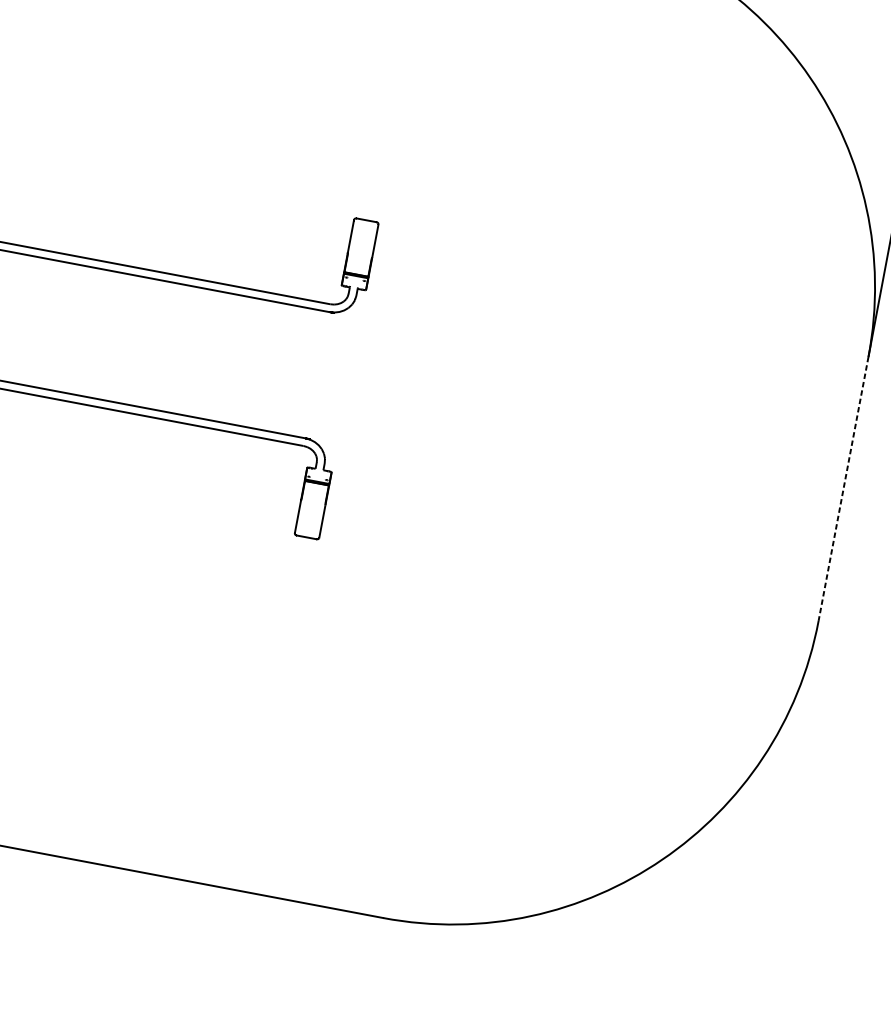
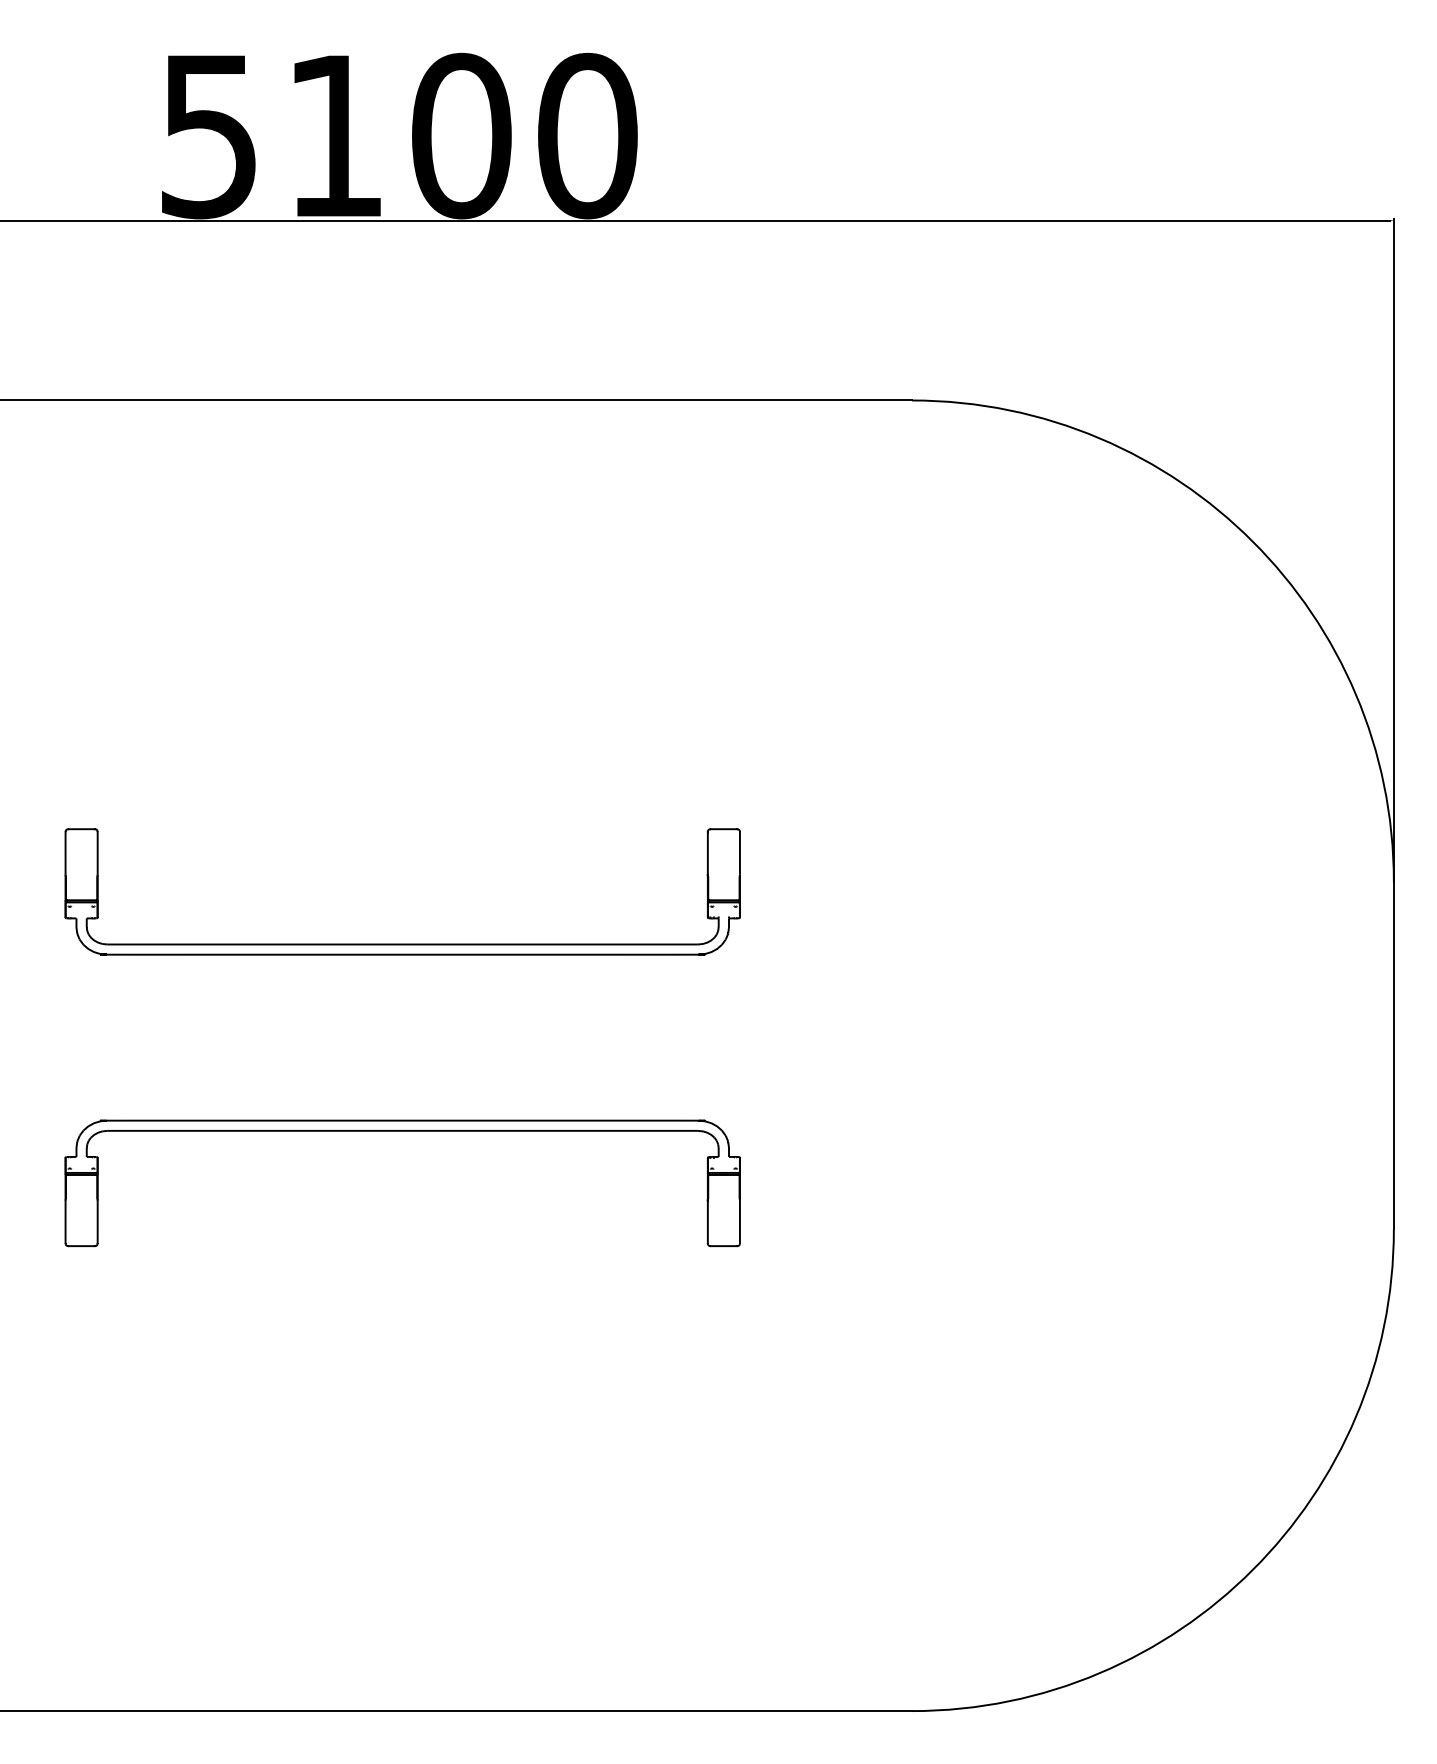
line: (843, 488) -> (1393, 1055), dashed -> solid

